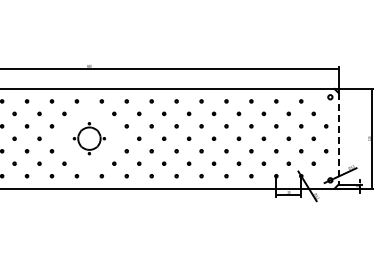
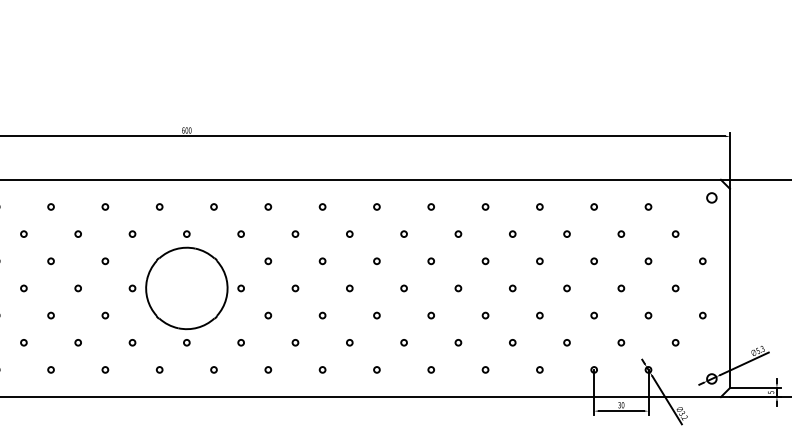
part: (89, 138) -> (187, 287), size x1.67
line: (338, 138) -> (729, 287), dashed -> solid

